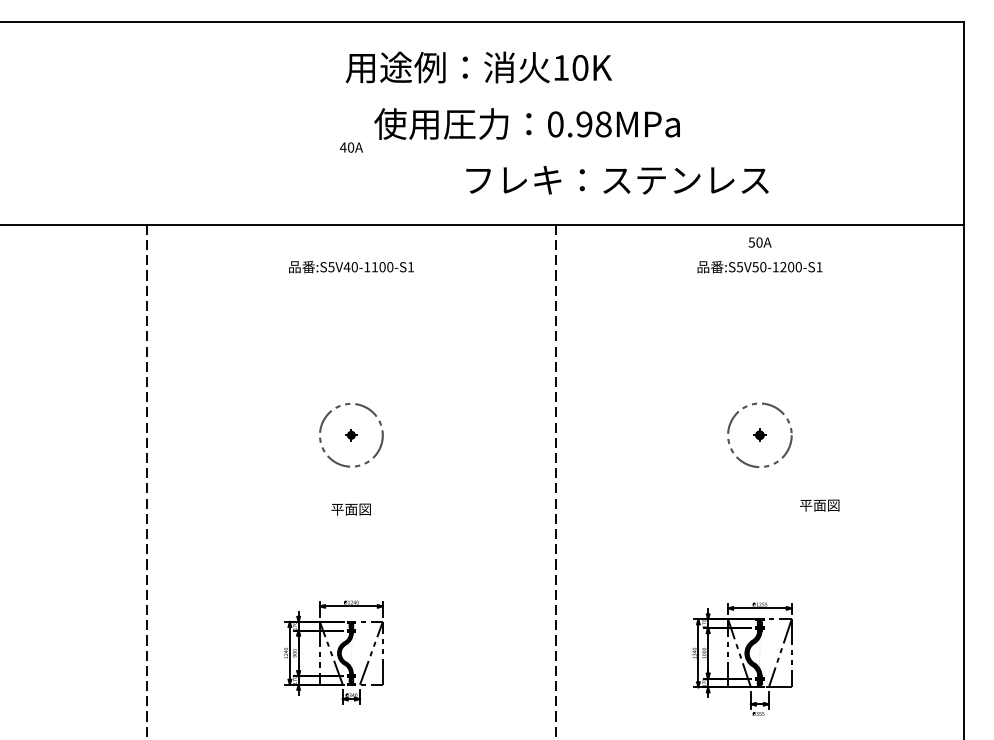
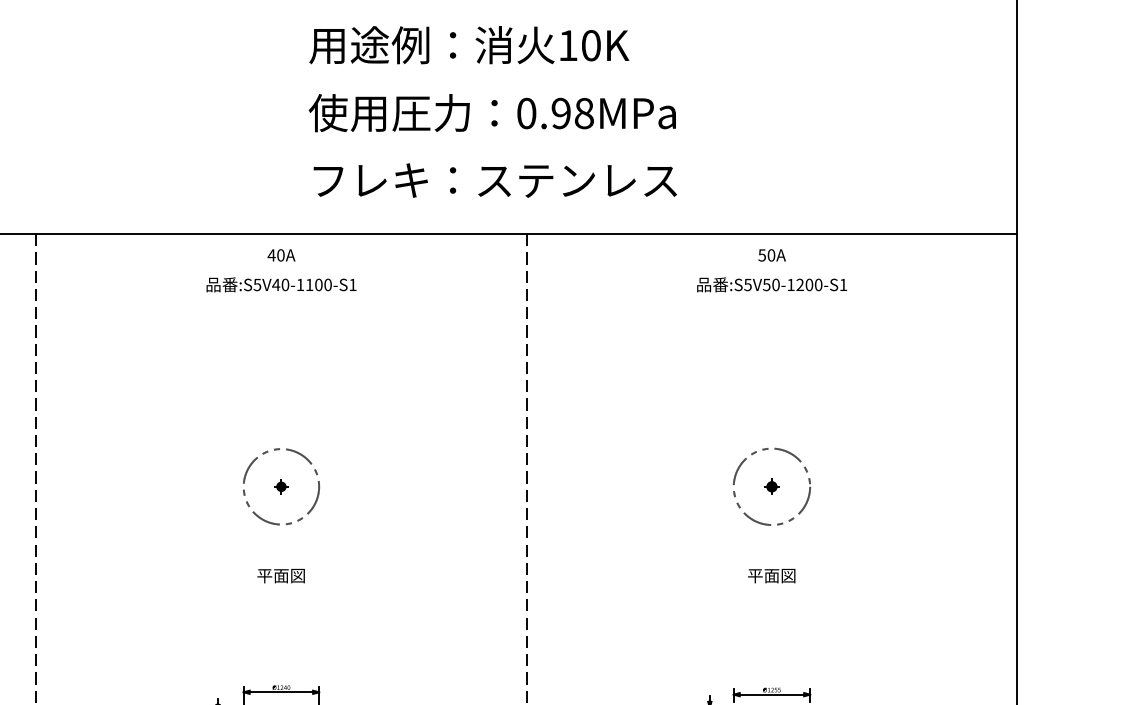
text: (478, 67) -> (468, 45), moved
text: (350, 147) -> (280, 255), moved
text: (617, 180) -> (495, 180), moved
text: (819, 505) -> (771, 575), moved

